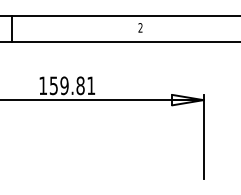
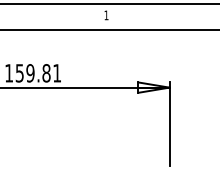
text: (140, 27) -> (106, 15), 2 -> 1

